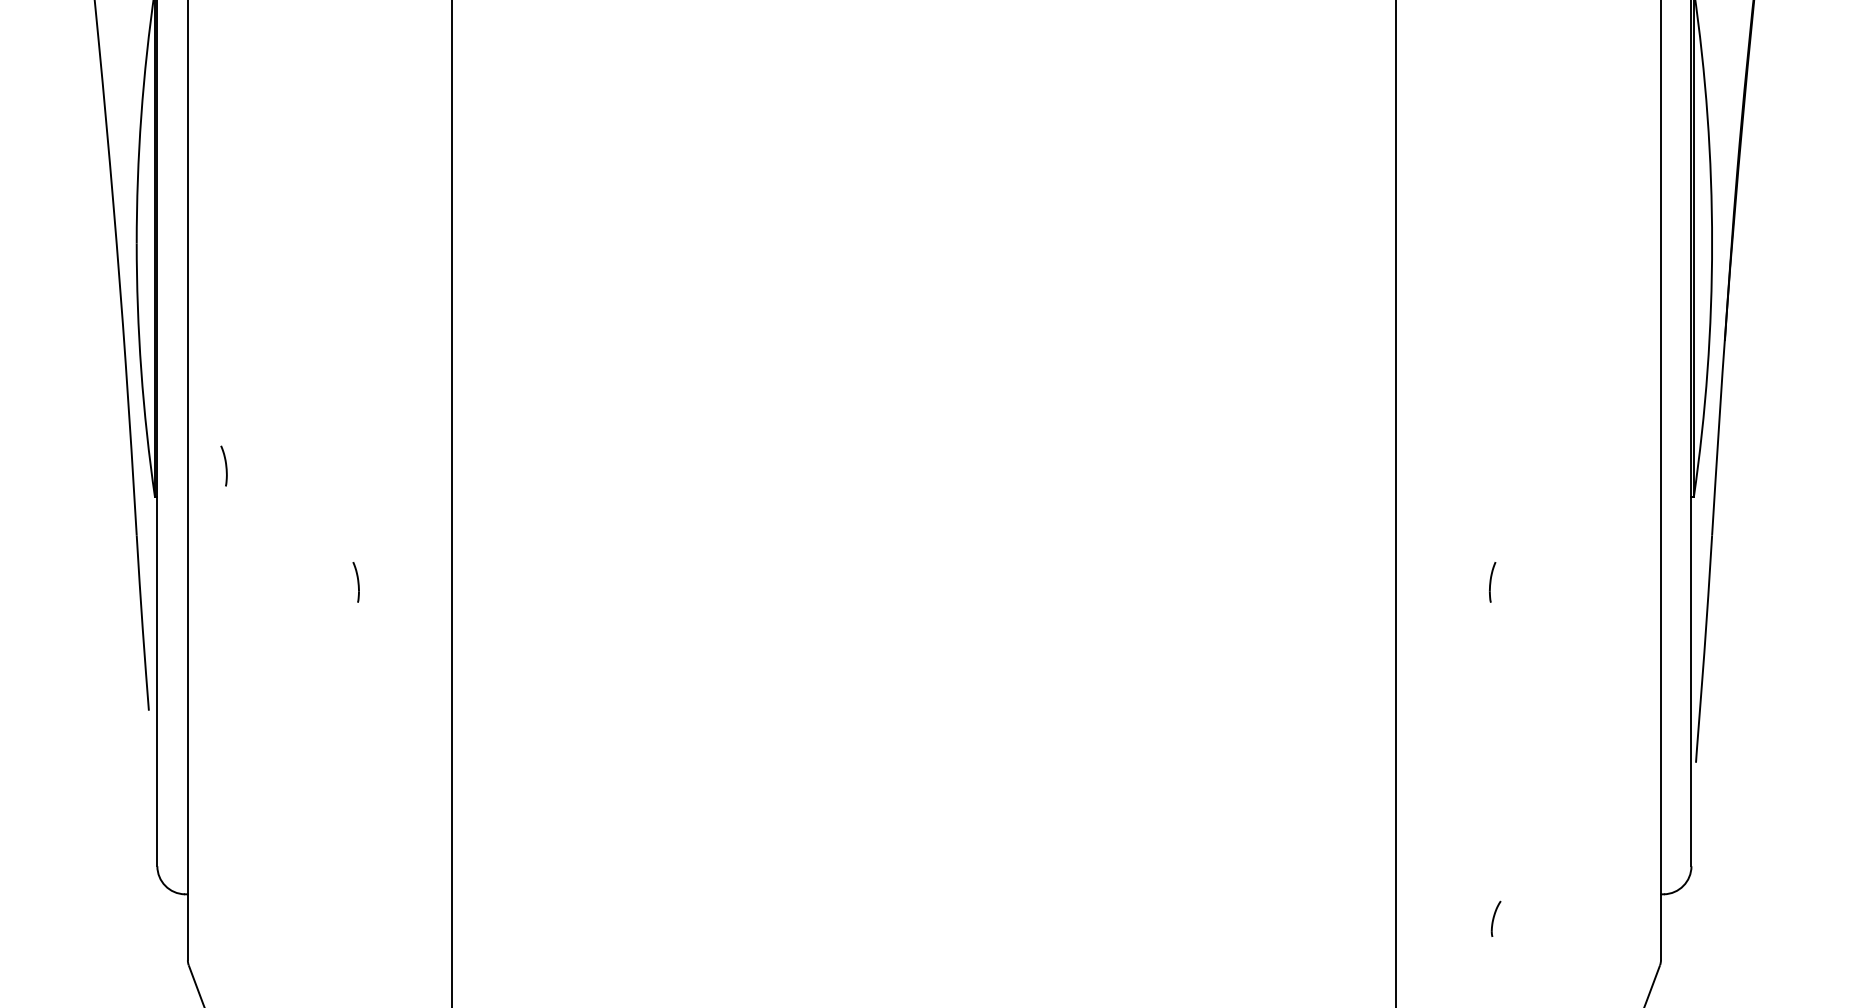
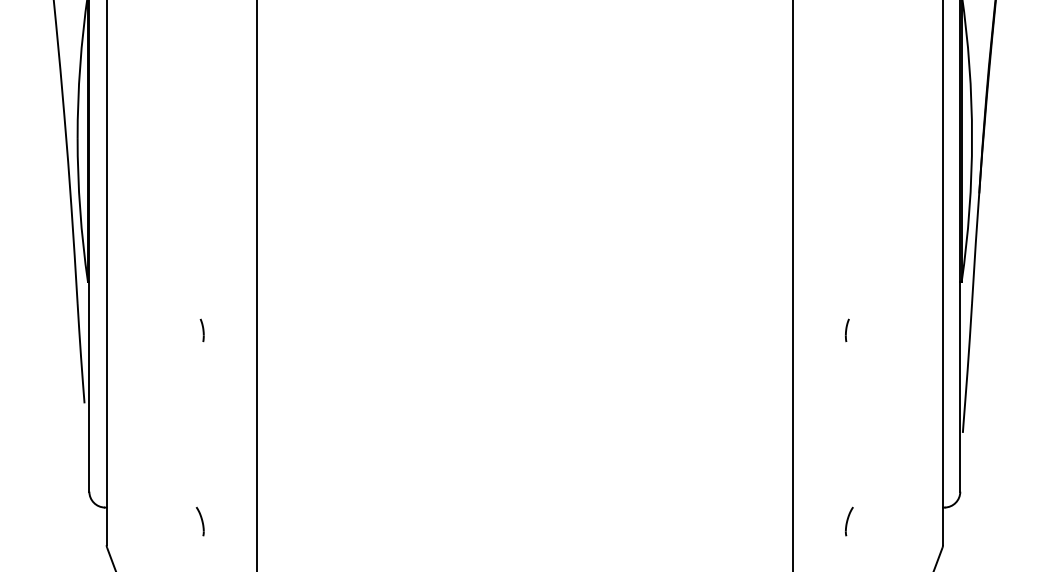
part: (222, 466) -> (126, 264), removed
part: (351, 918) -> (199, 521), added
part: (1496, 918) -> (849, 521), size x1.43

